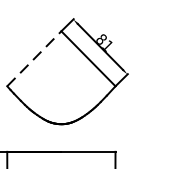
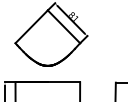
line: (35, 58) -> (32, 26), dashed -> solid

